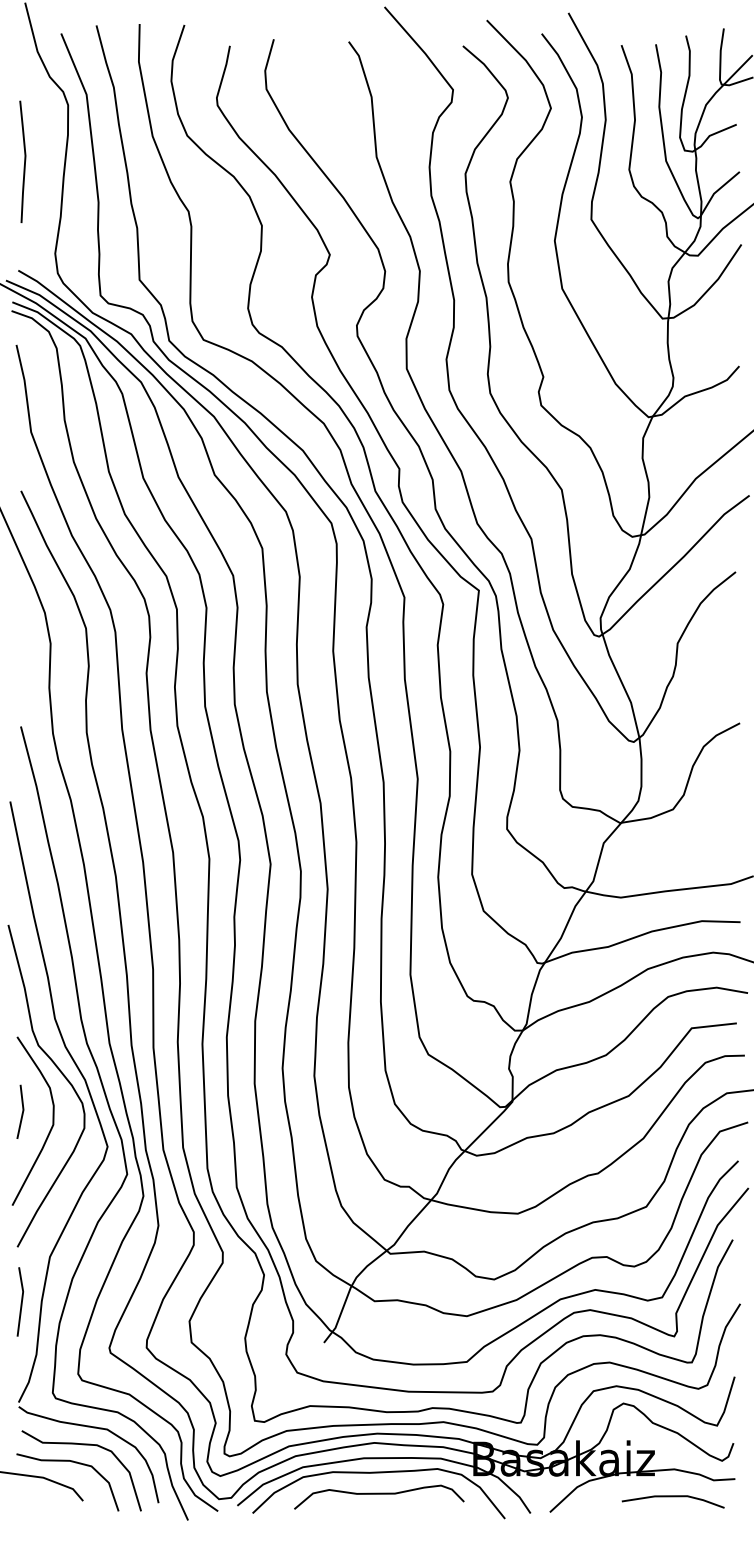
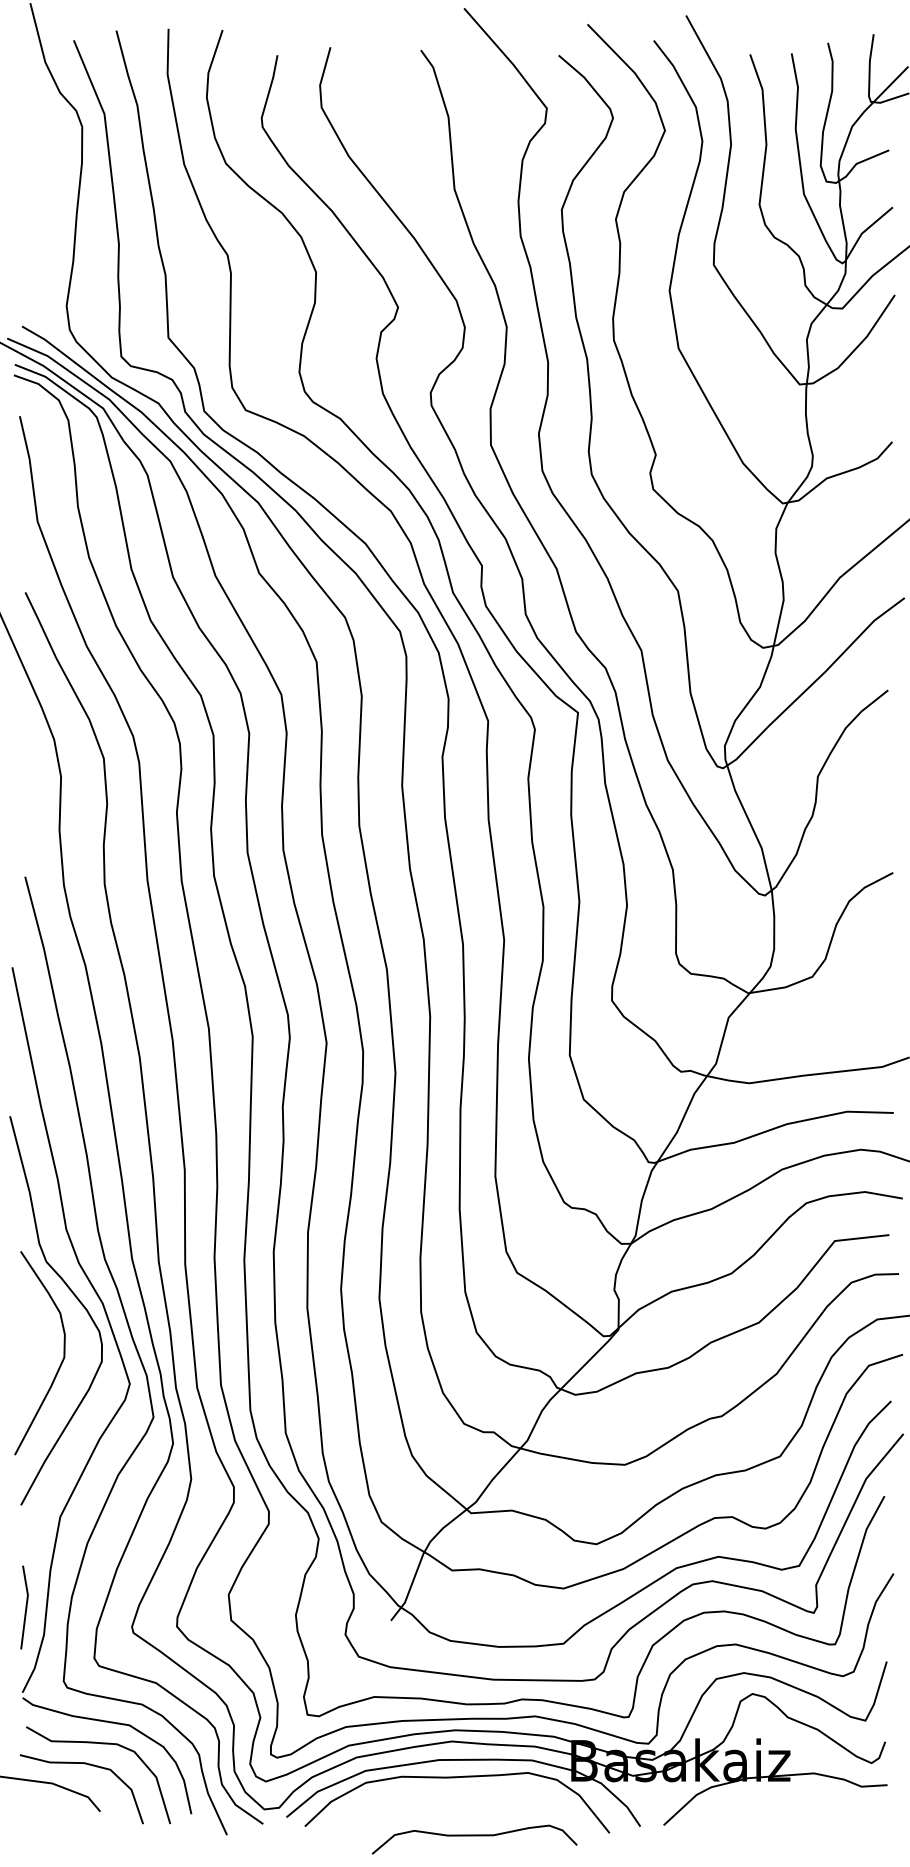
line: (24, 161) -> (29, 194), removed
line: (22, 1111) -> (27, 1341), removed
line: (21, 1301) -> (25, 1607), moved
curve: (379, 1494) -> (474, 1836), moved
line: (672, 1497) -> (811, 1807), removed

